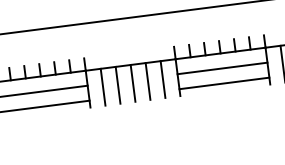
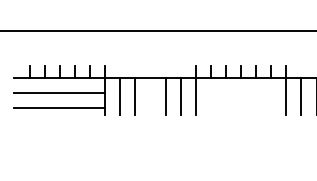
line: (221, 68) -> (240, 93), removed
line: (133, 83) -> (150, 96), removed
line: (223, 83) -> (240, 108), removed

